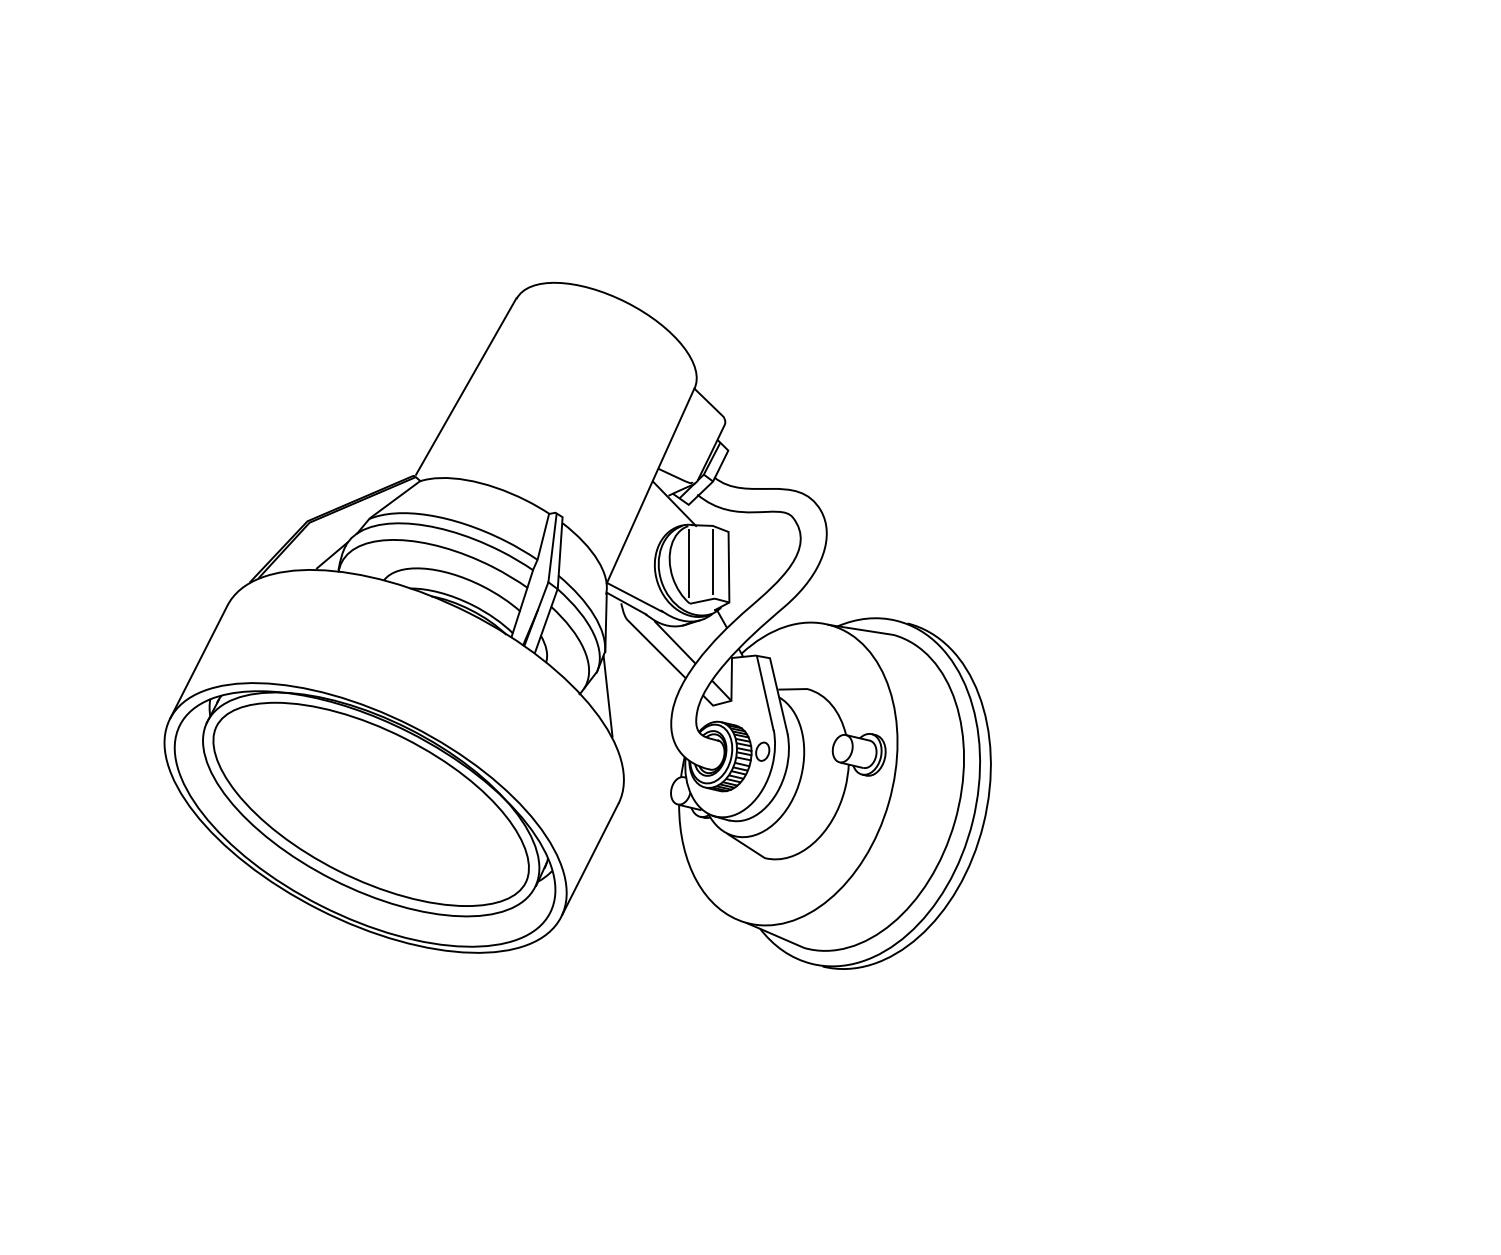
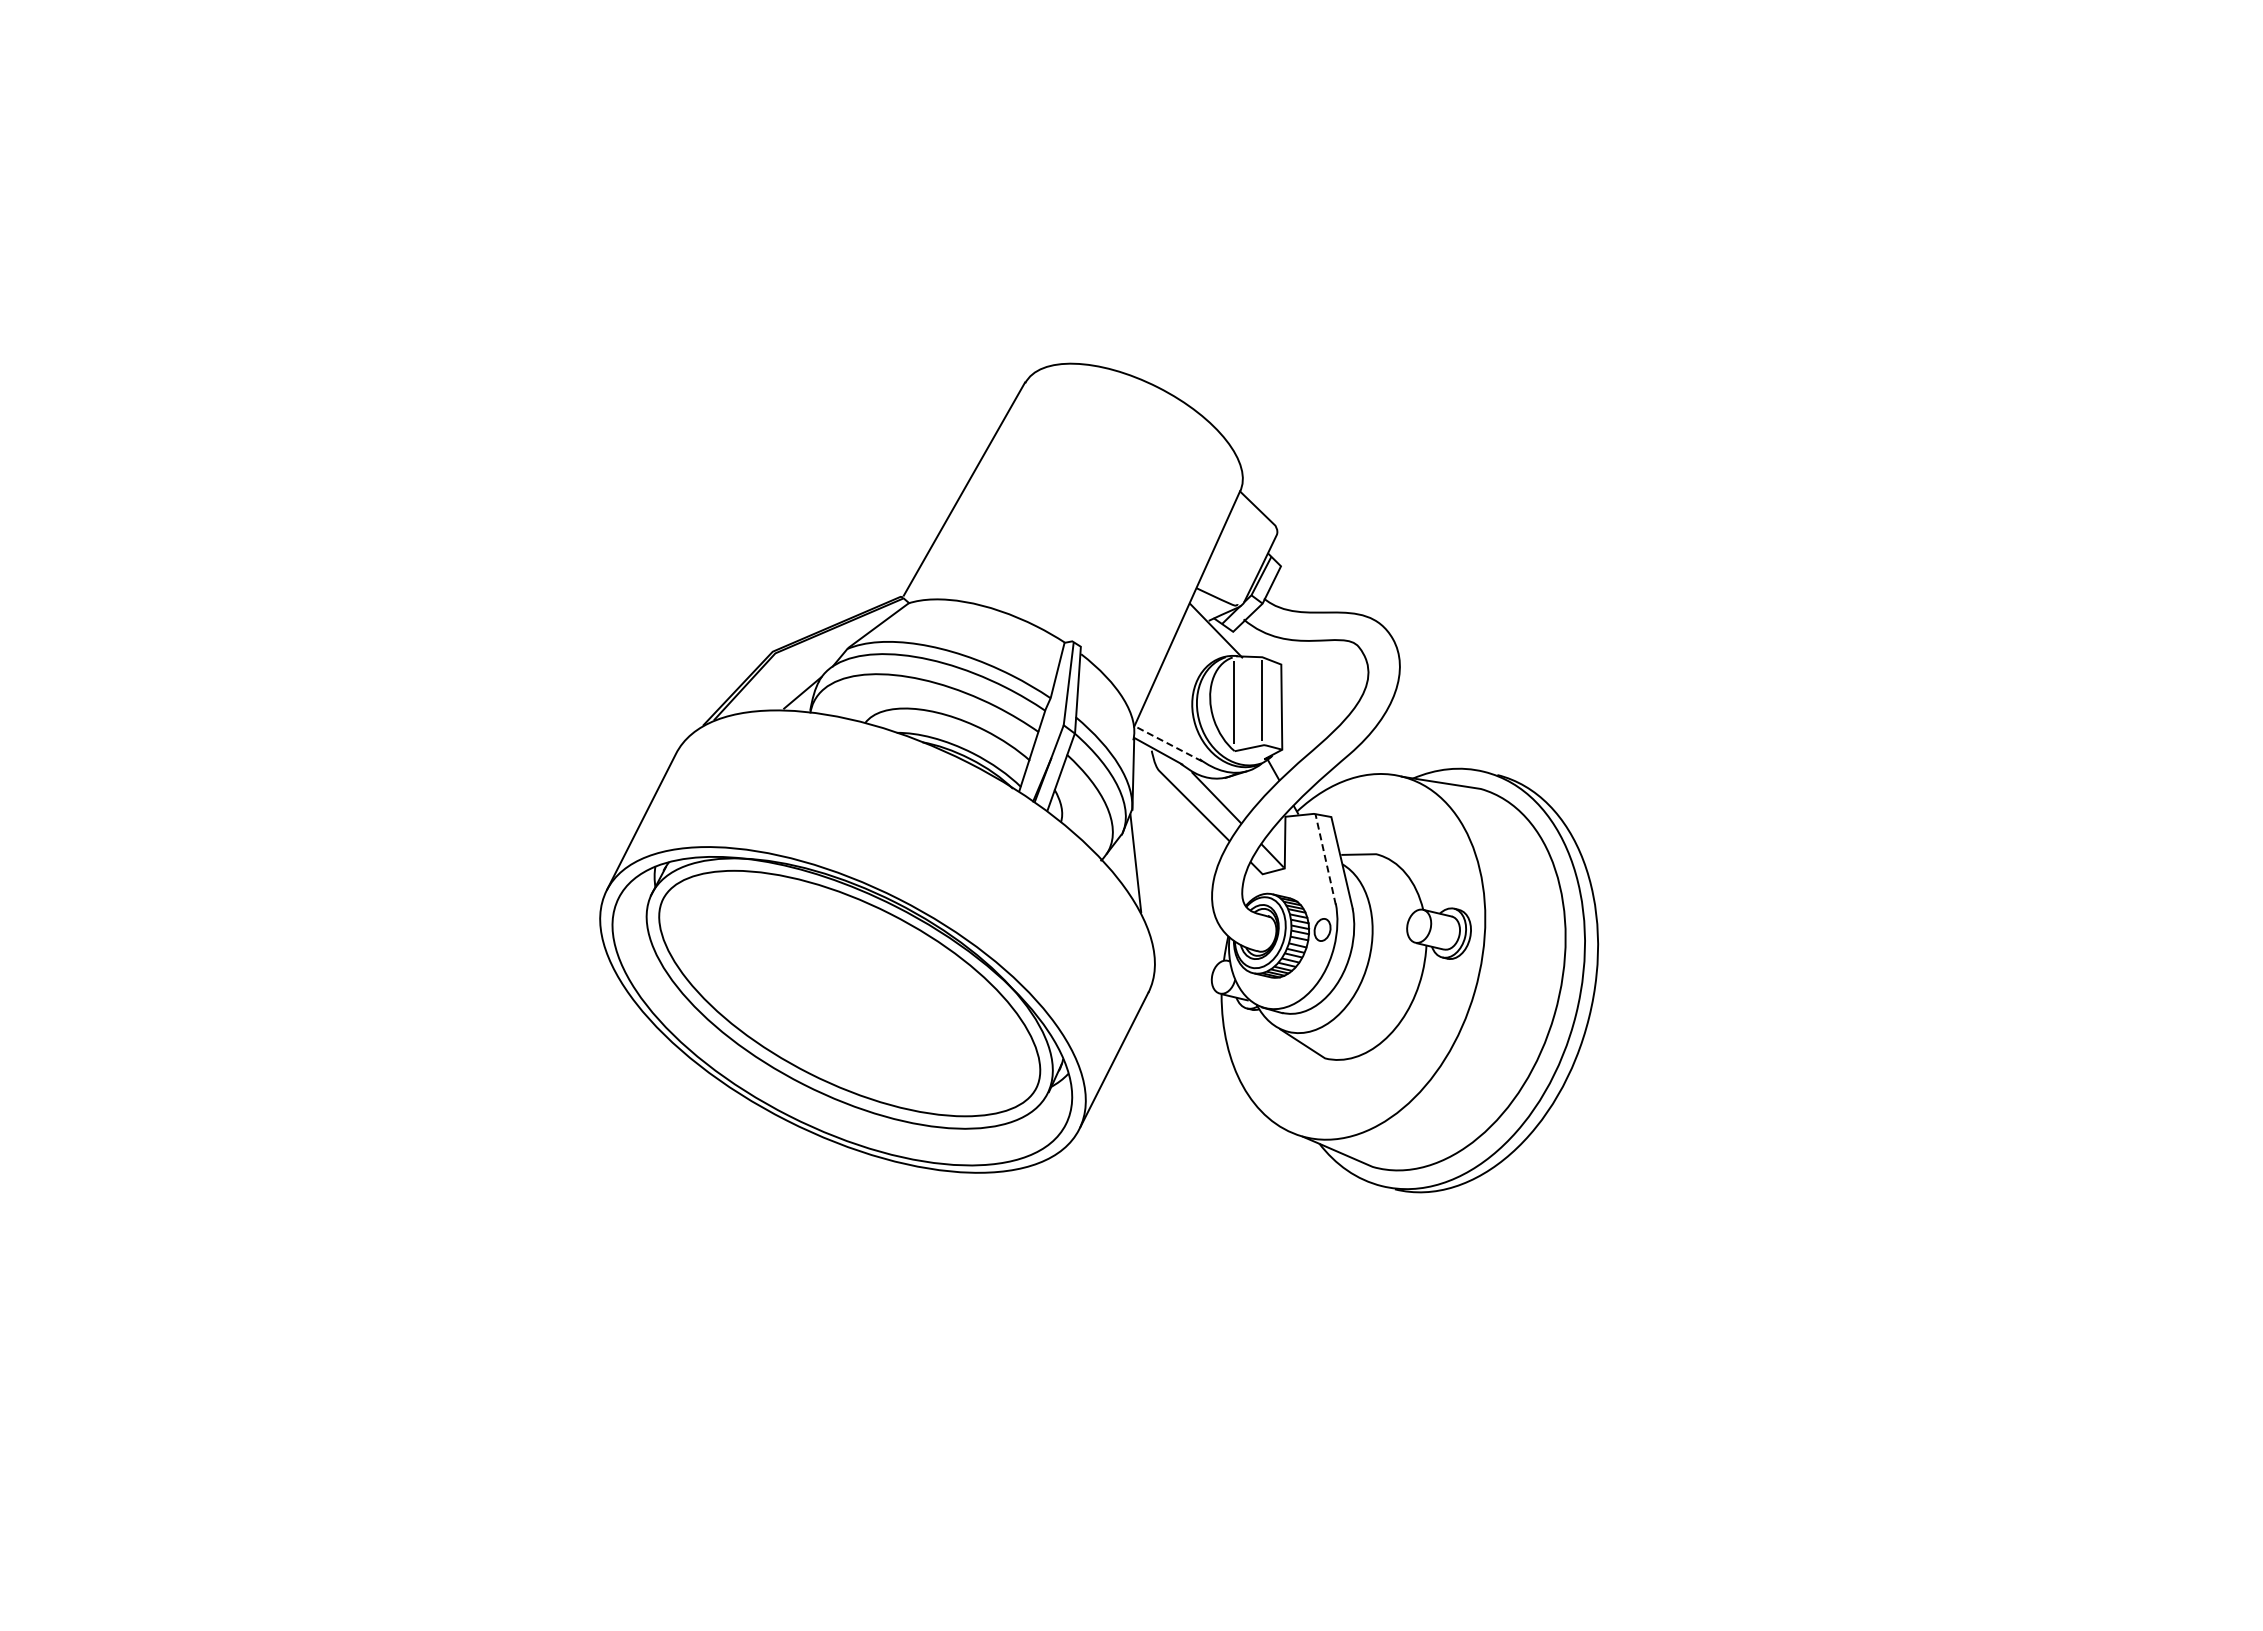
line: (634, 597) -> (1167, 743), solid -> dashed
line: (765, 692) -> (1325, 858), solid -> dashed

